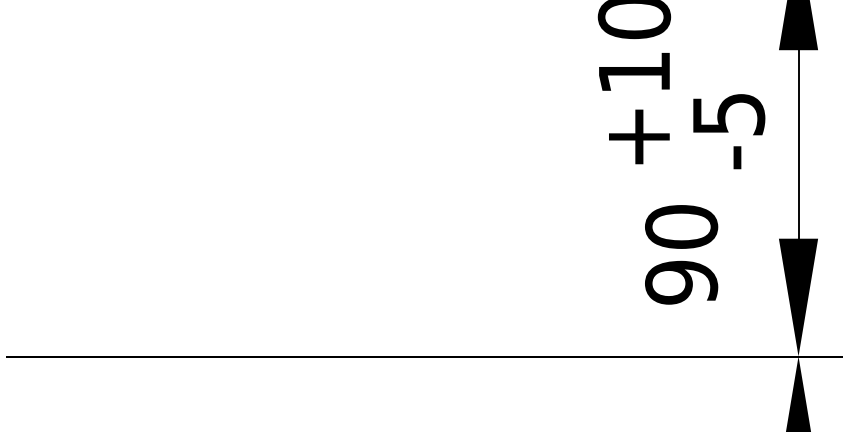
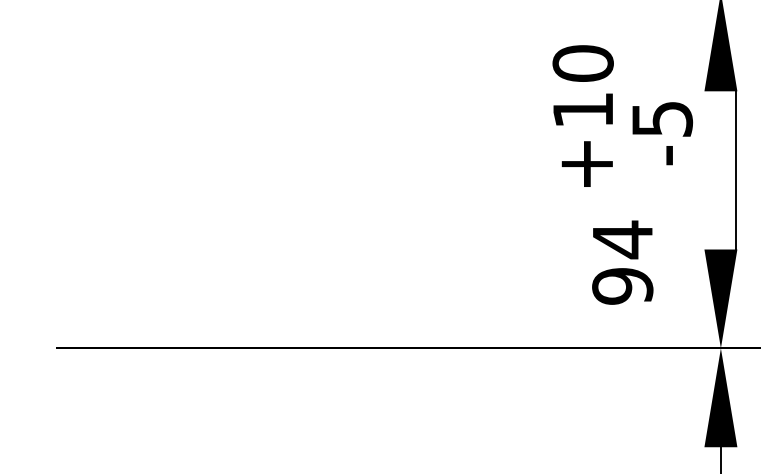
text: (728, 131) -> (662, 133), moved
line: (798, 144) -> (735, 170), moved
text: (681, 226) -> (622, 239), 90 -> 94

